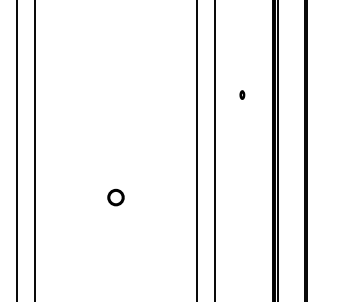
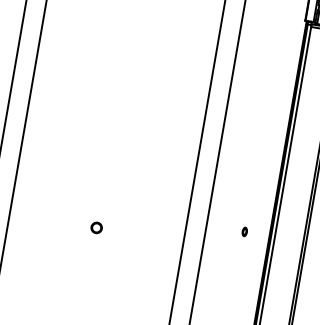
part: (242, 94) -> (245, 231), moved
part: (115, 197) -> (96, 227), size x0.62

